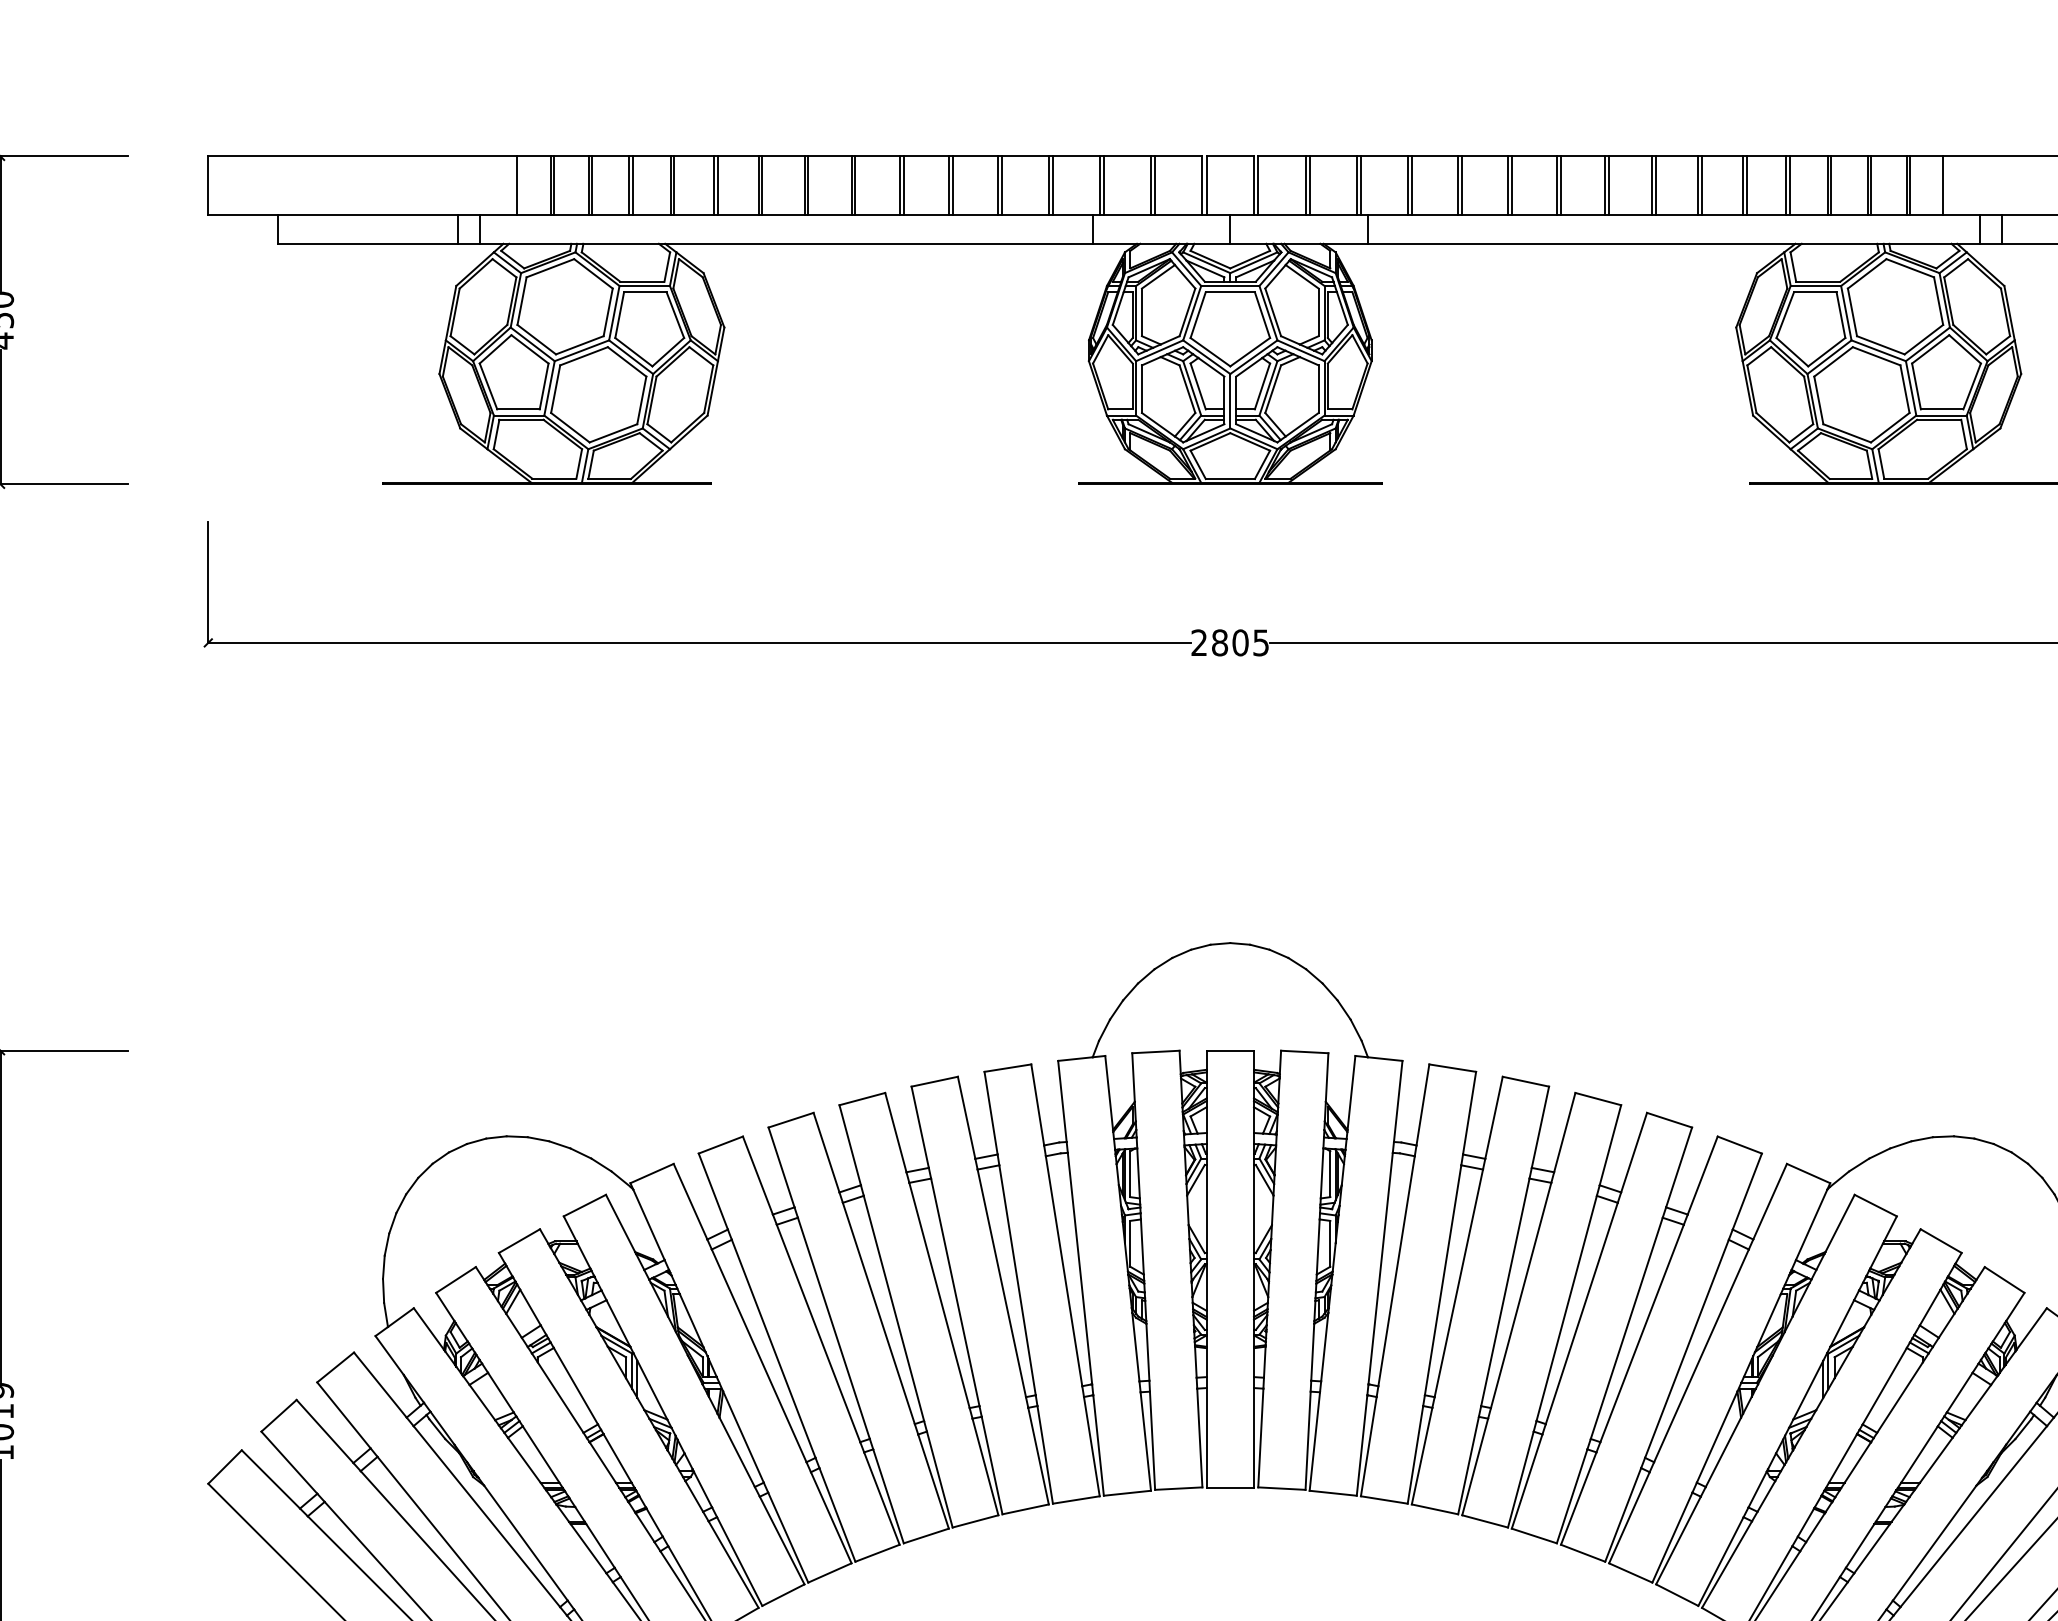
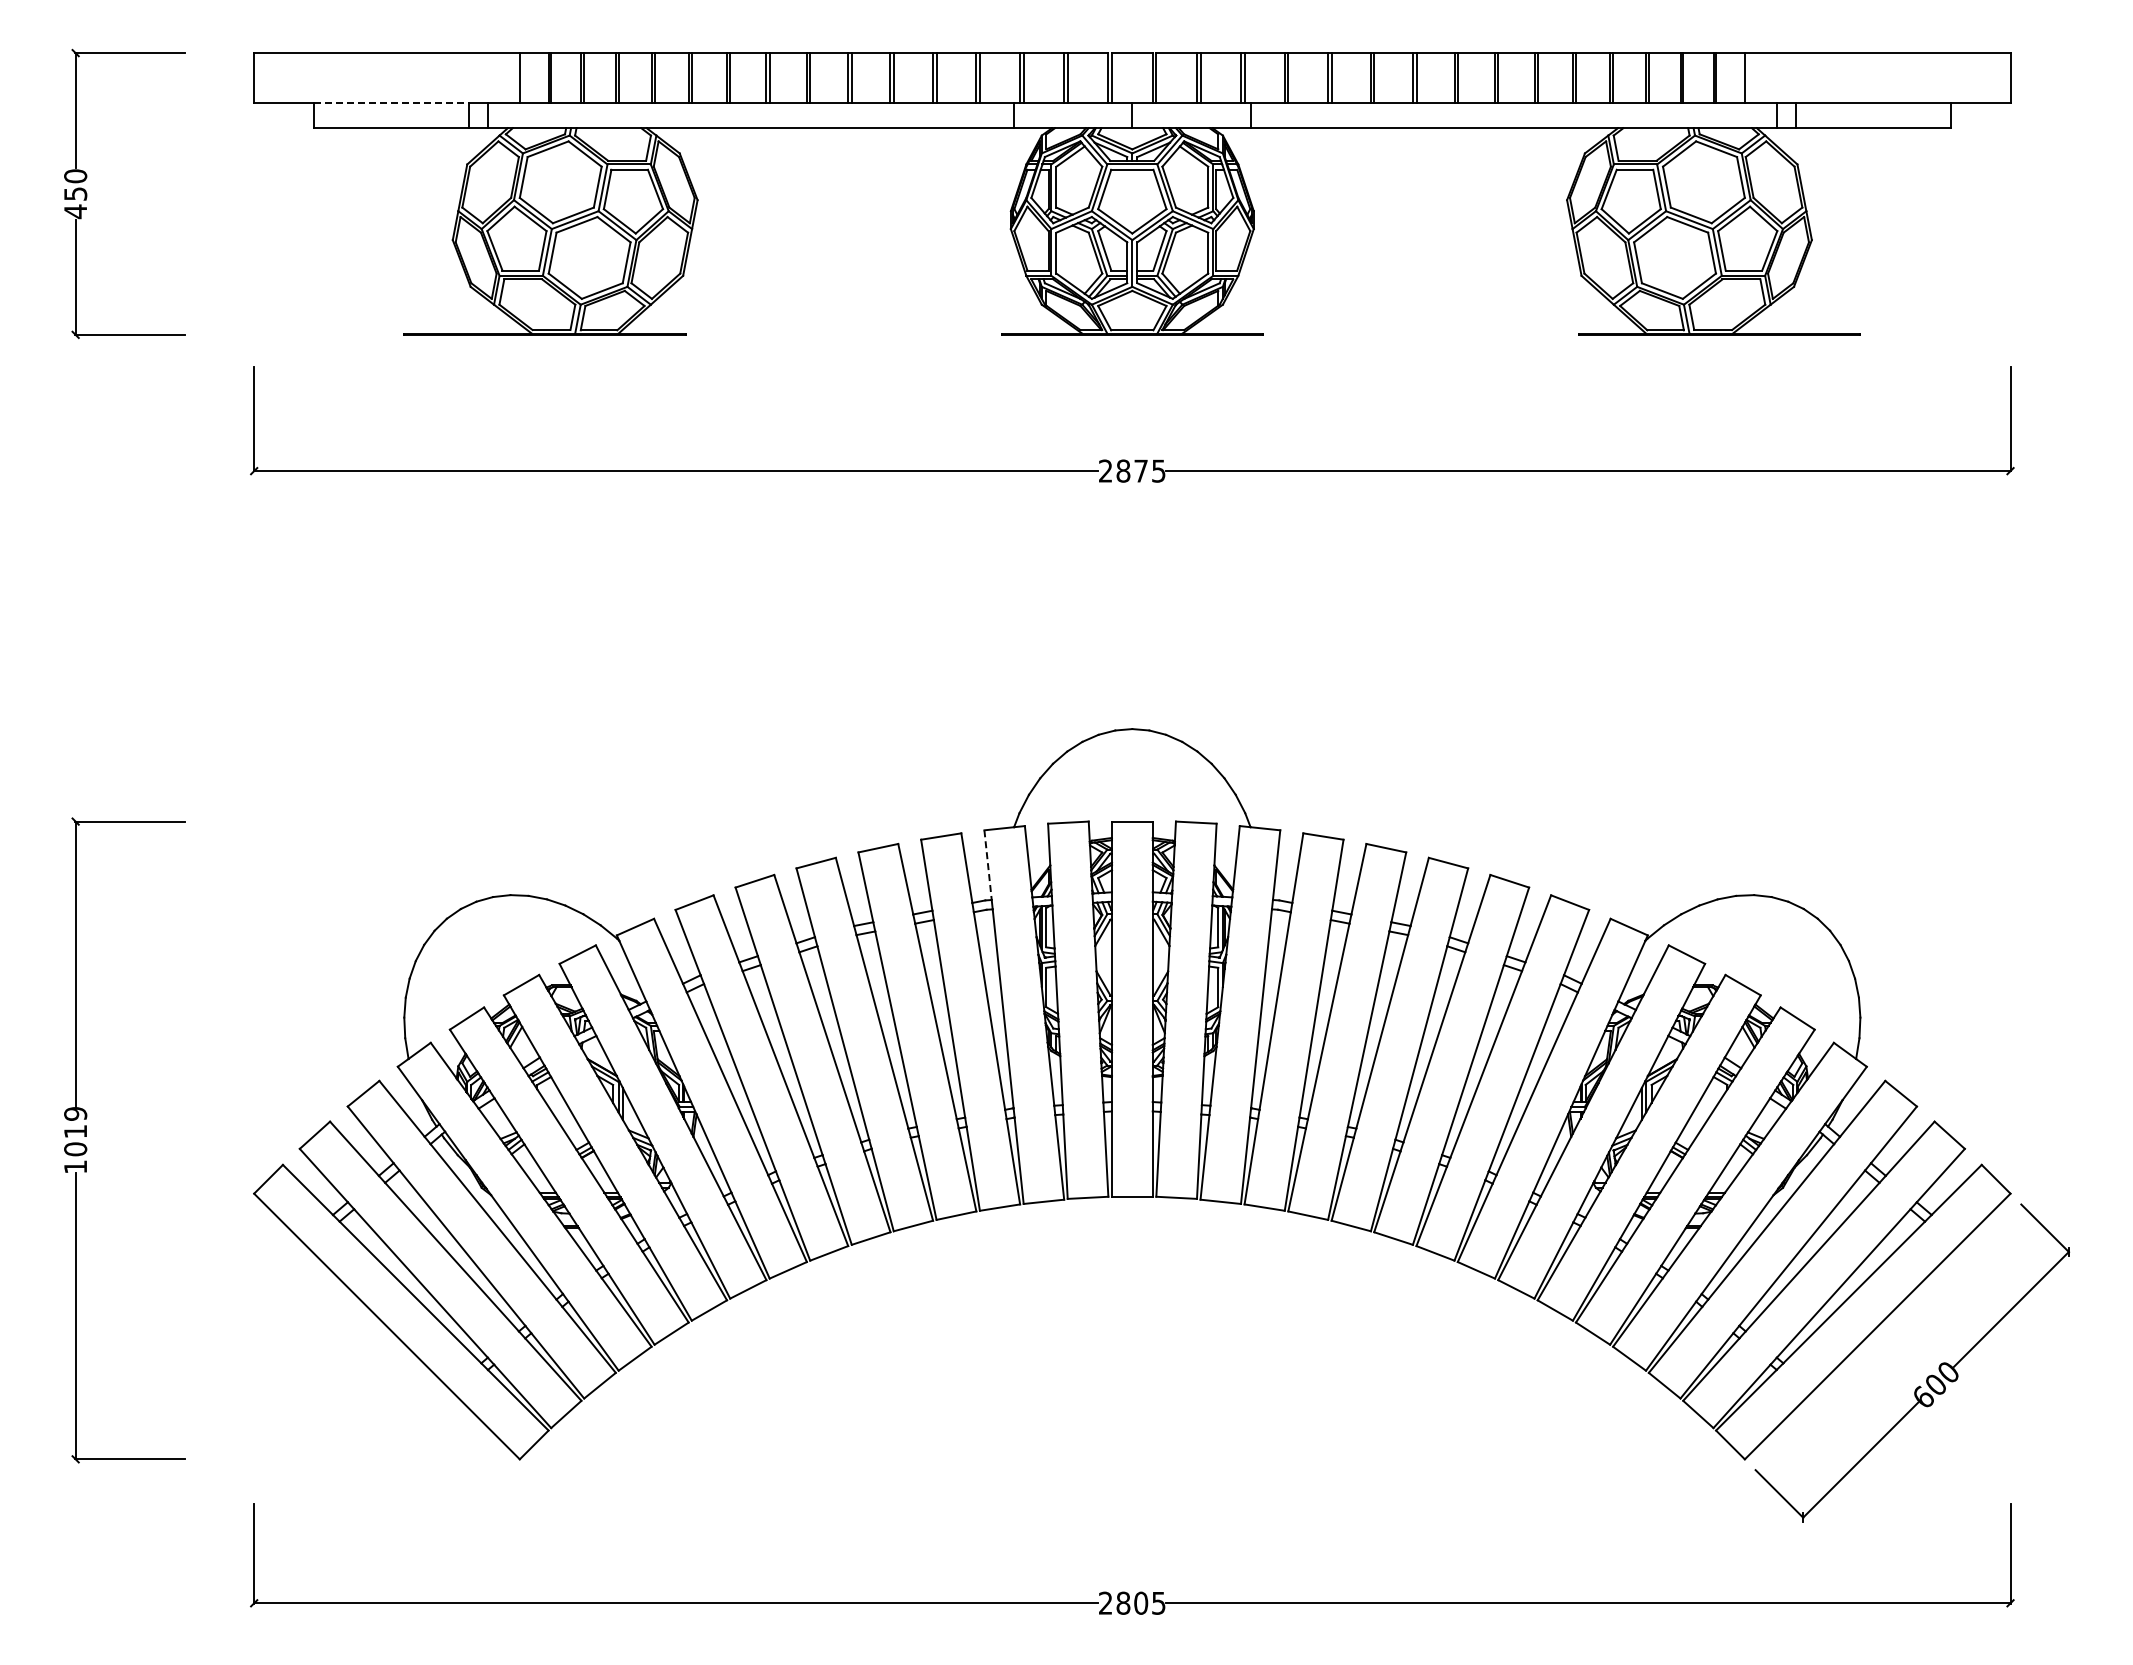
line: (368, 215) -> (391, 103), solid -> dashed
text: (1240, 642) -> (1141, 470), 2805 -> 2875
line: (1062, 1101) -> (988, 865), solid -> dashed

